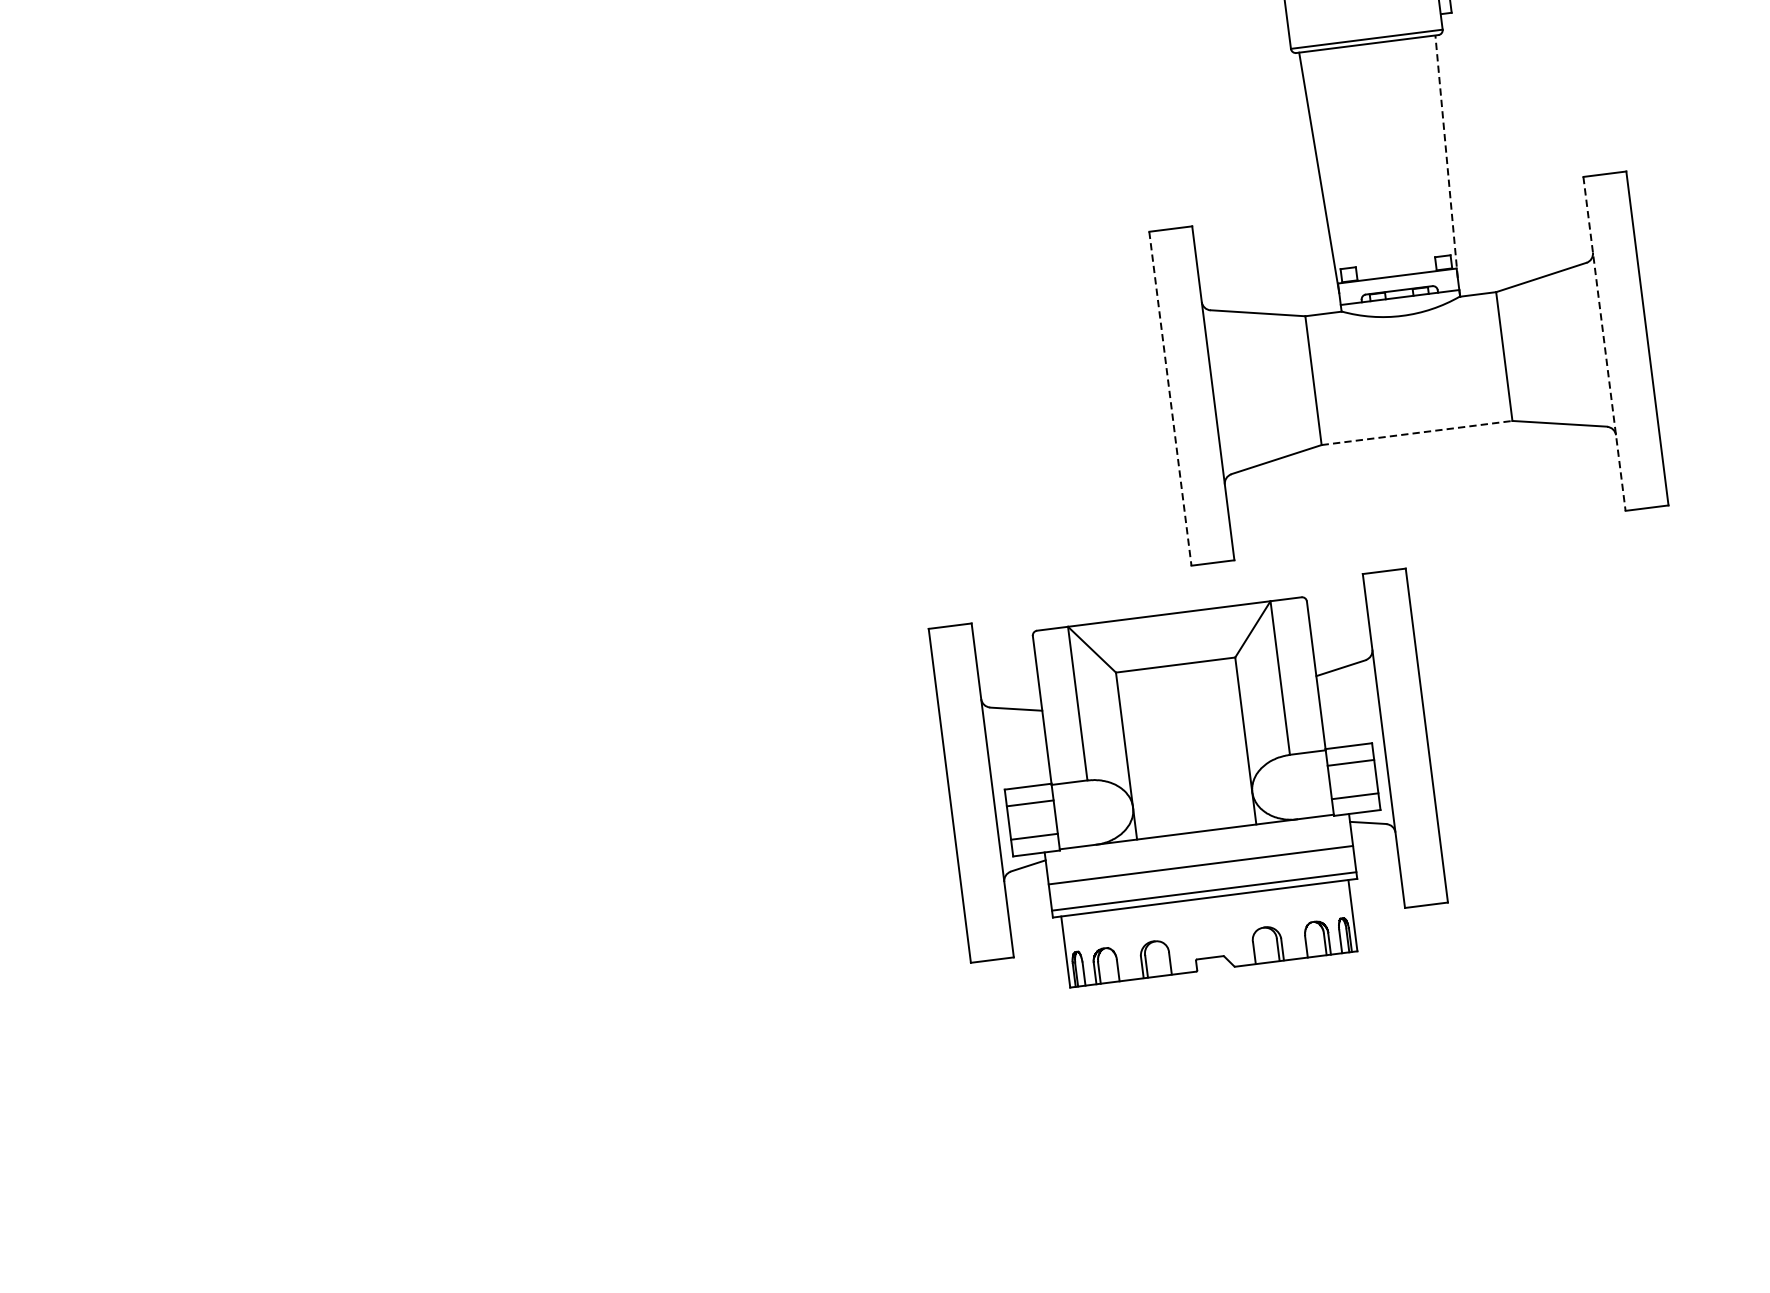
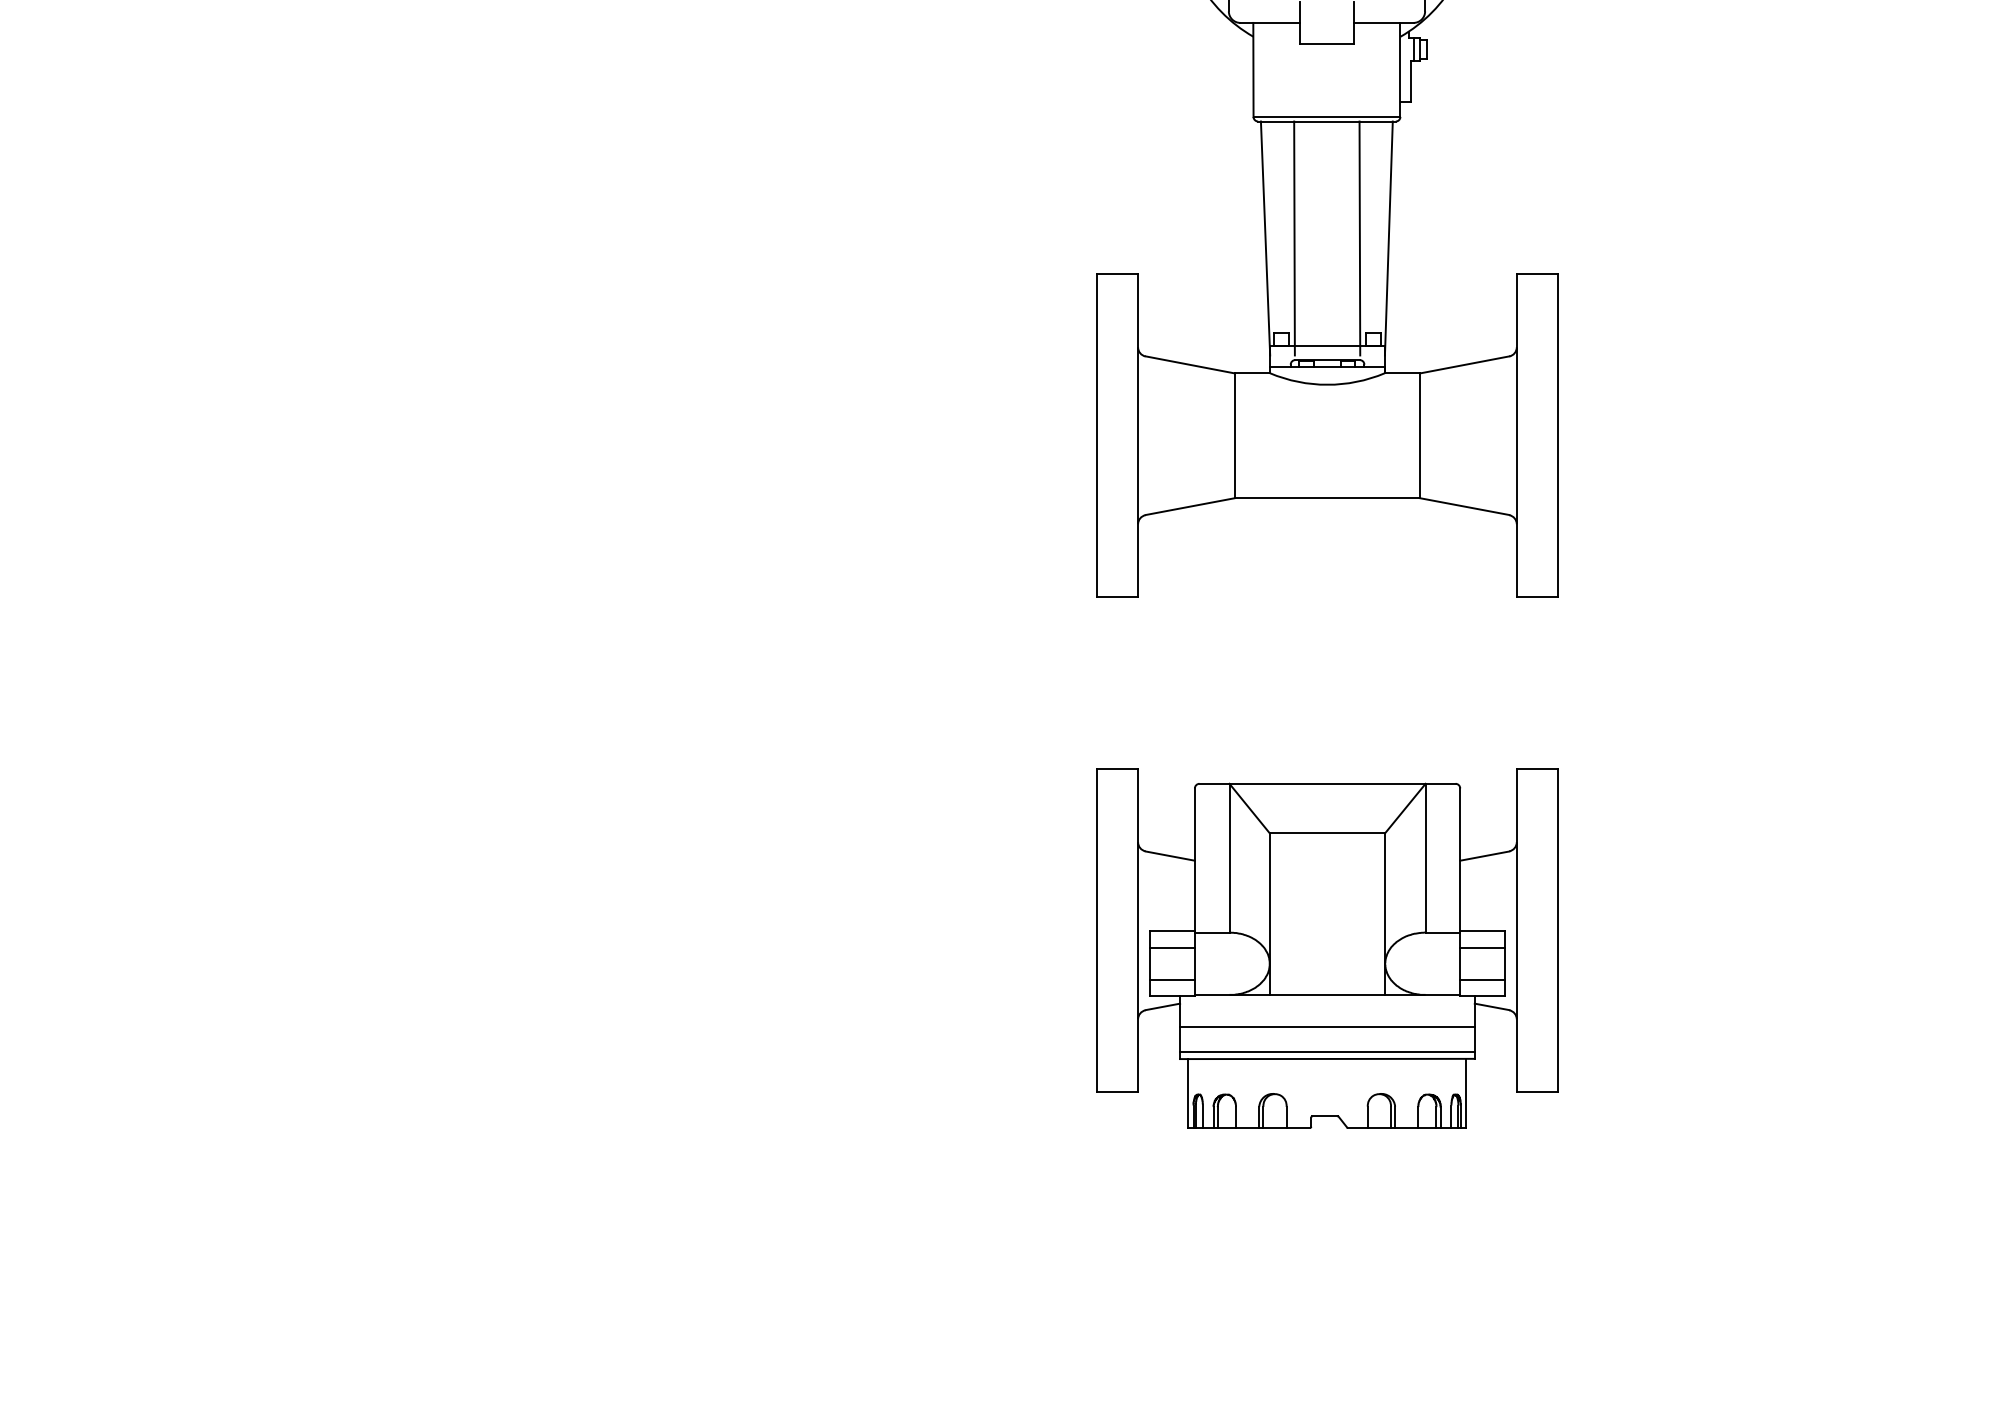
line: (1446, 156) -> (1388, 238), dashed -> solid
line: (1416, 160) -> (1359, 238), added
line: (1349, 169) -> (1294, 238), added
line: (1604, 343) -> (1516, 435), dashed -> solid
line: (1170, 398) -> (1096, 435), dashed -> solid
line: (1417, 433) -> (1327, 498), dashed -> solid
part: (1190, 784) -> (1327, 948), moved

